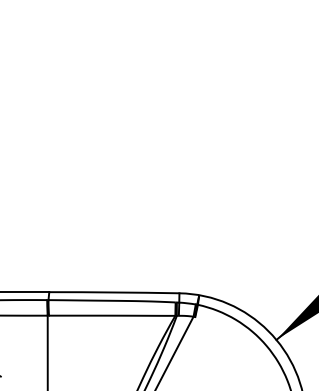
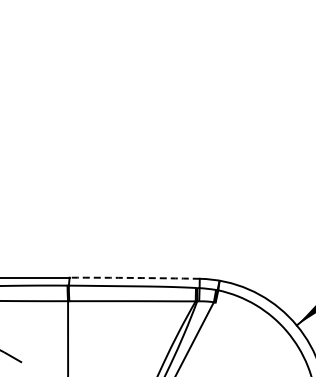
arc: (114, 292) -> (134, 278), solid -> dashed

